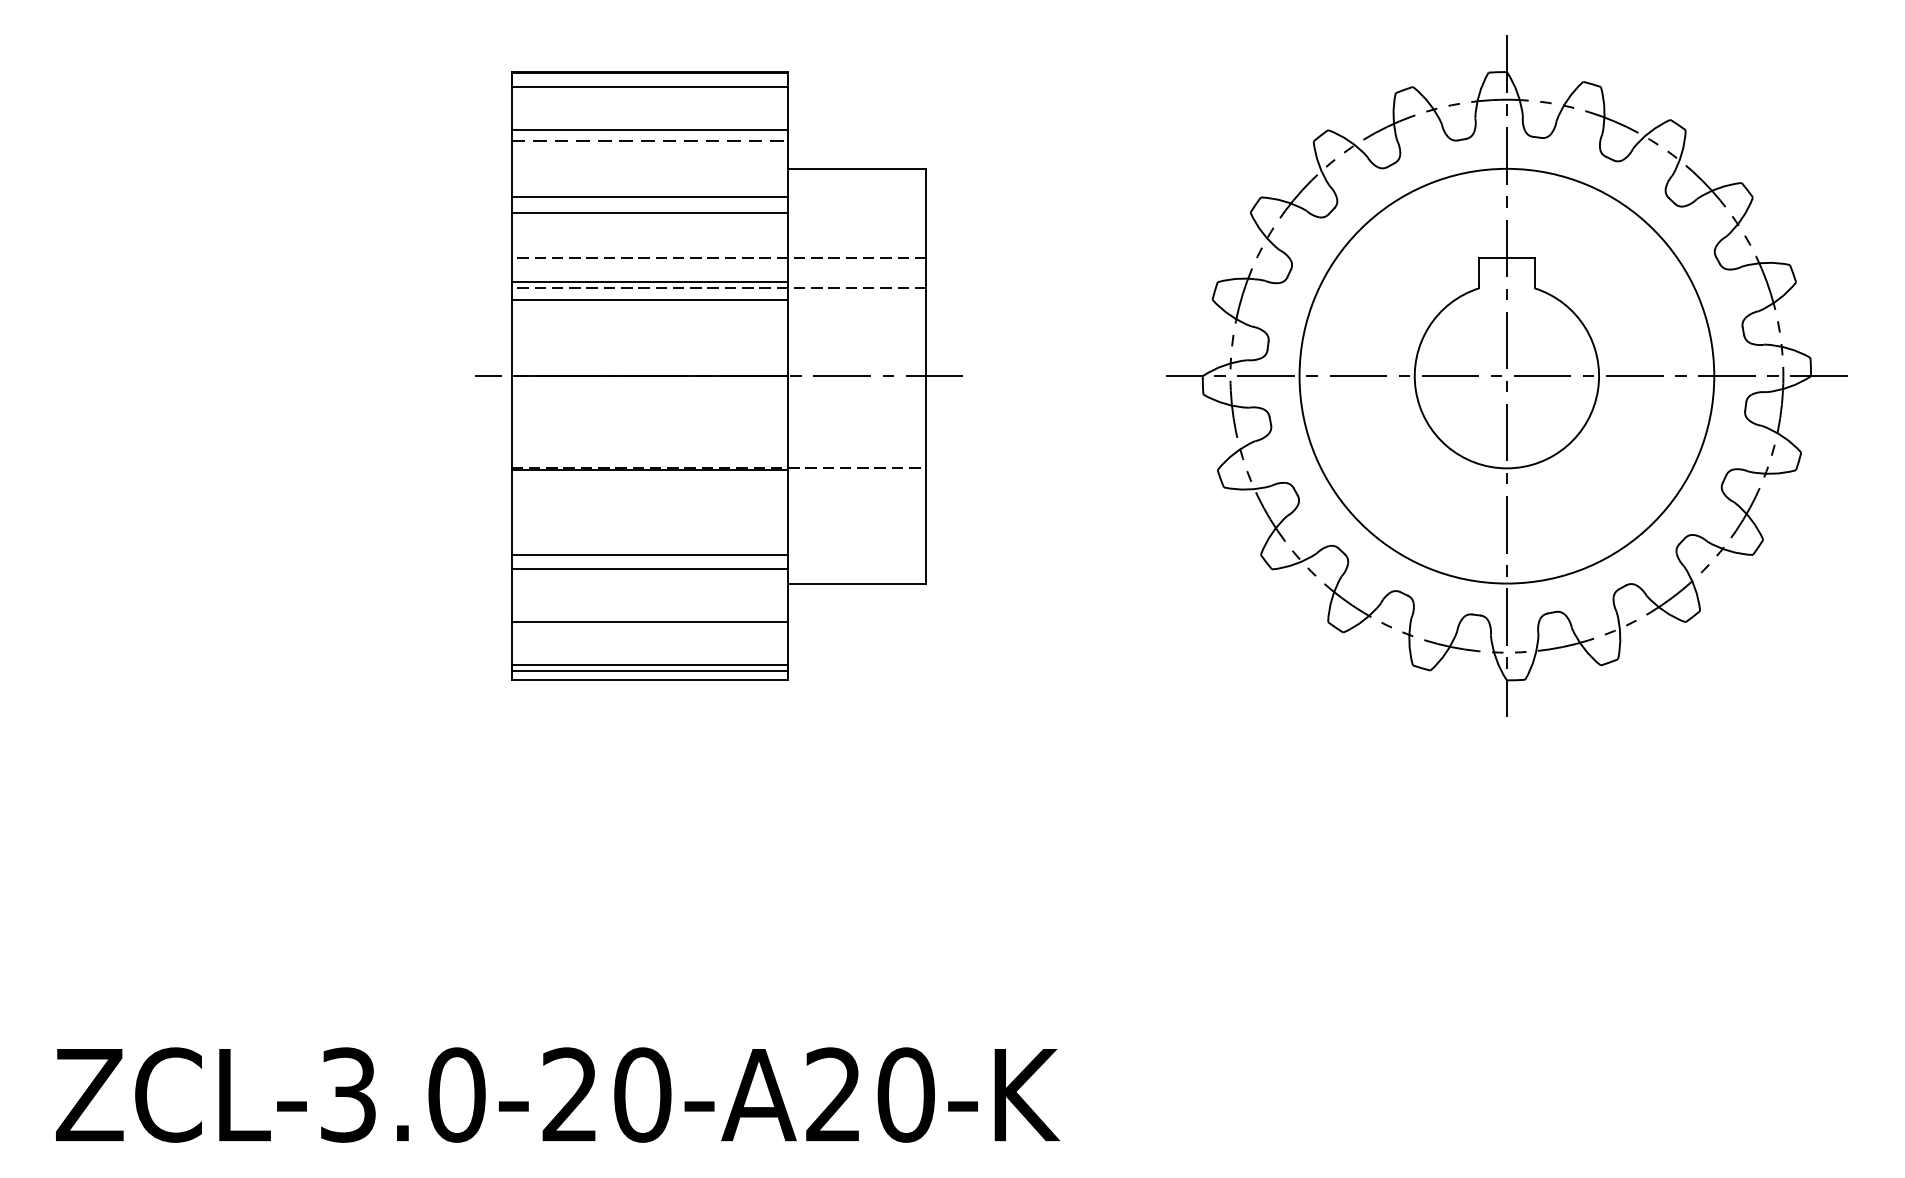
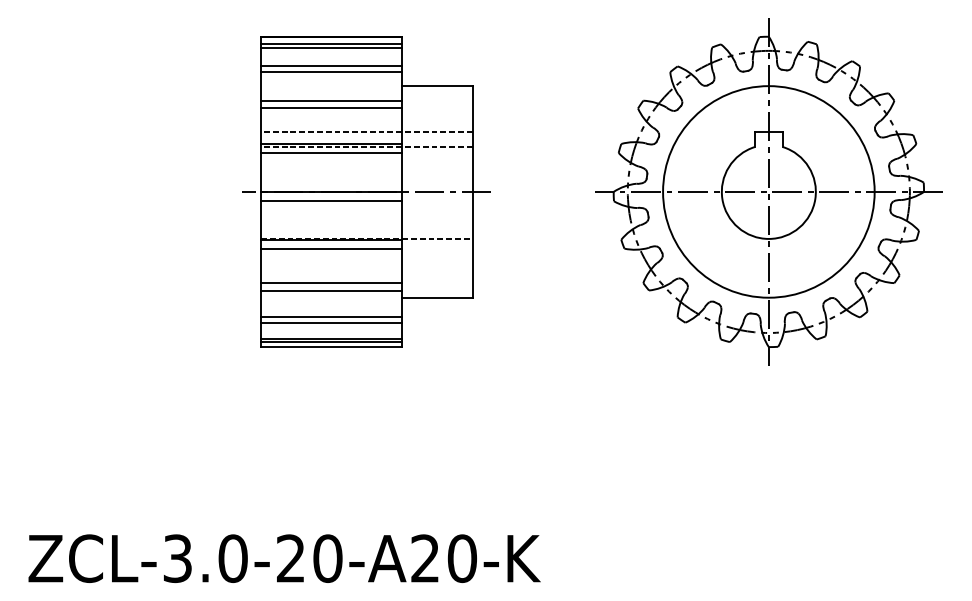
line: (649, 93) -> (331, 47), added
line: (649, 142) -> (331, 72), dashed -> solid
line: (649, 394) -> (331, 201), added
line: (649, 487) -> (331, 248), added
line: (649, 632) -> (331, 322), added

